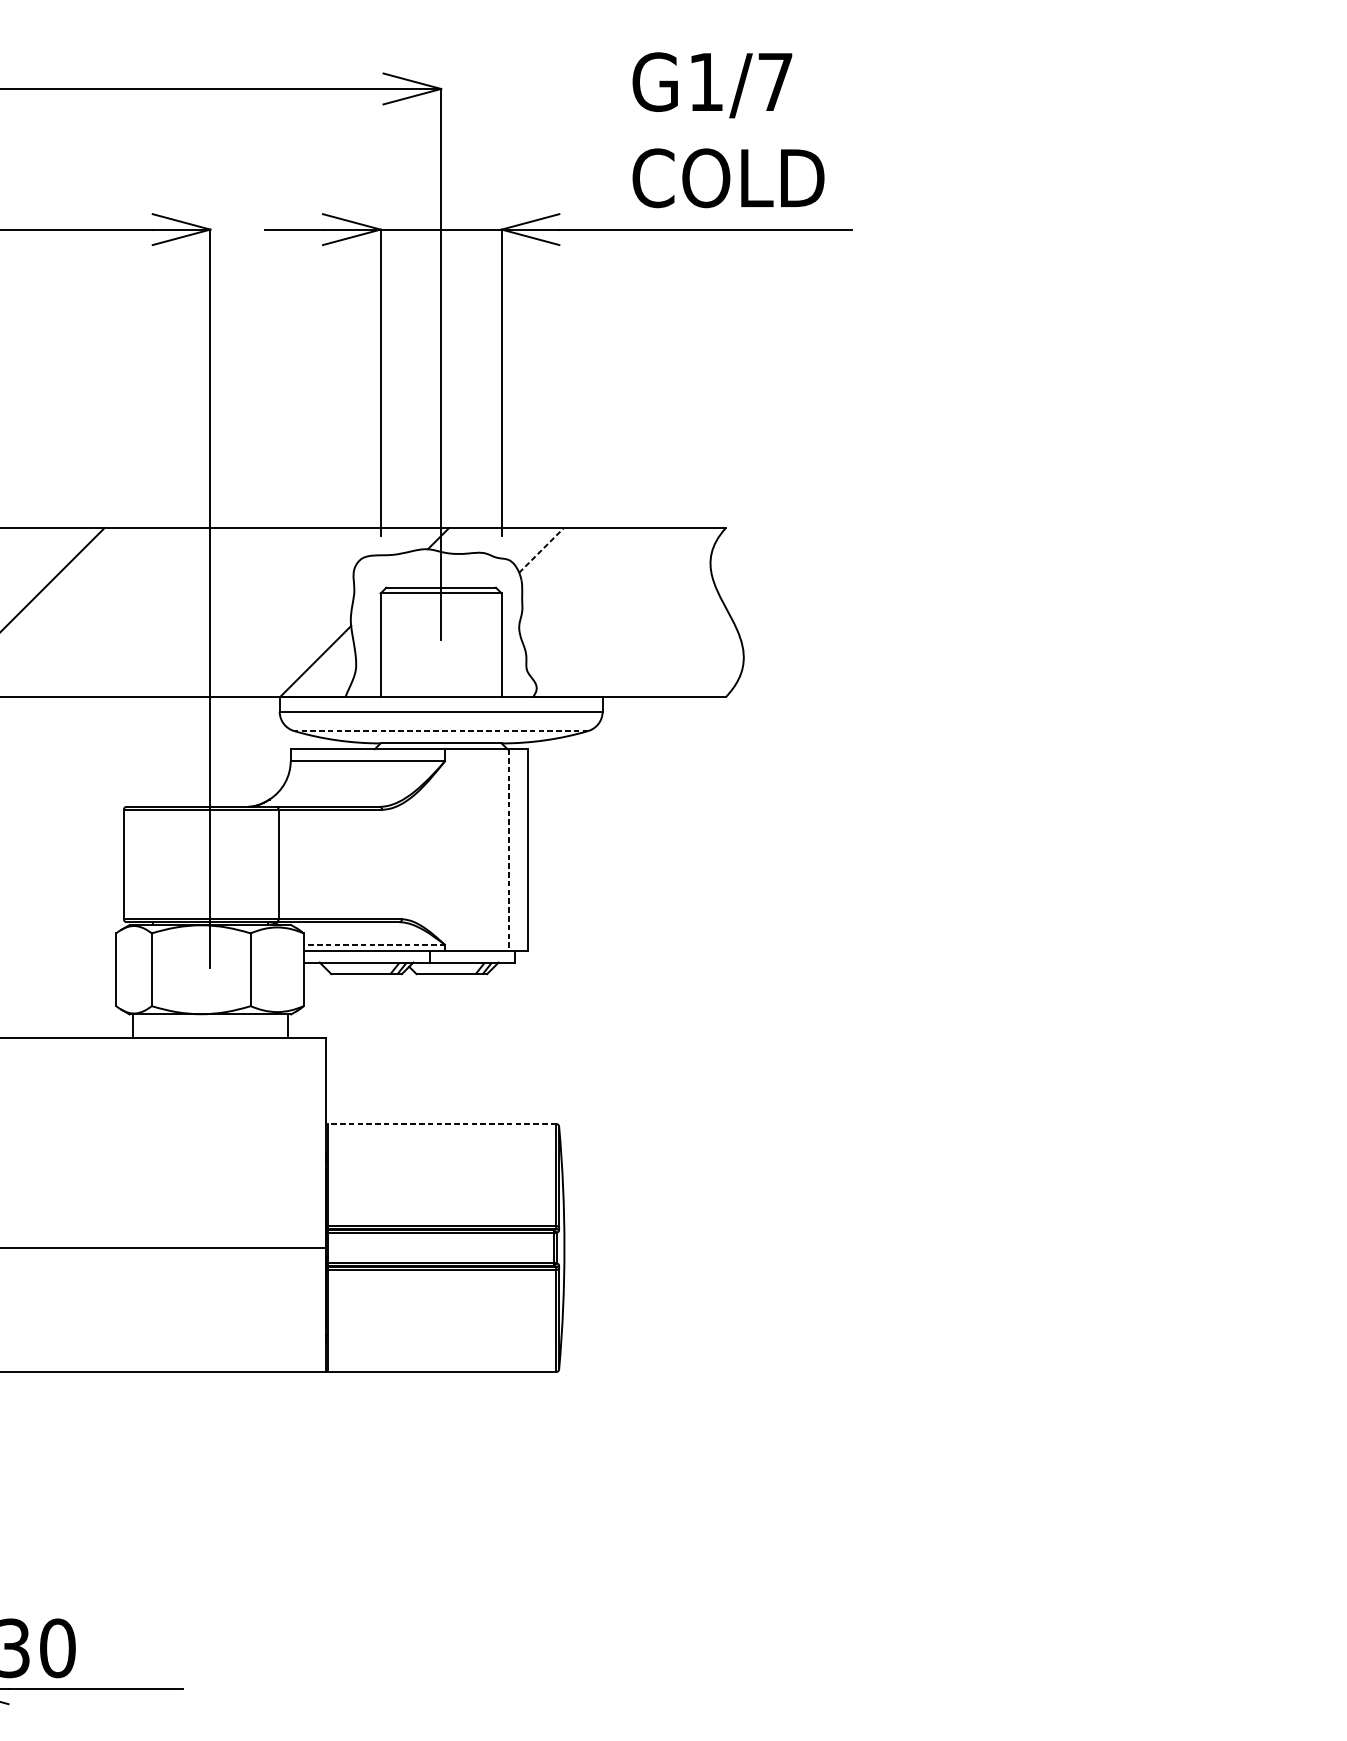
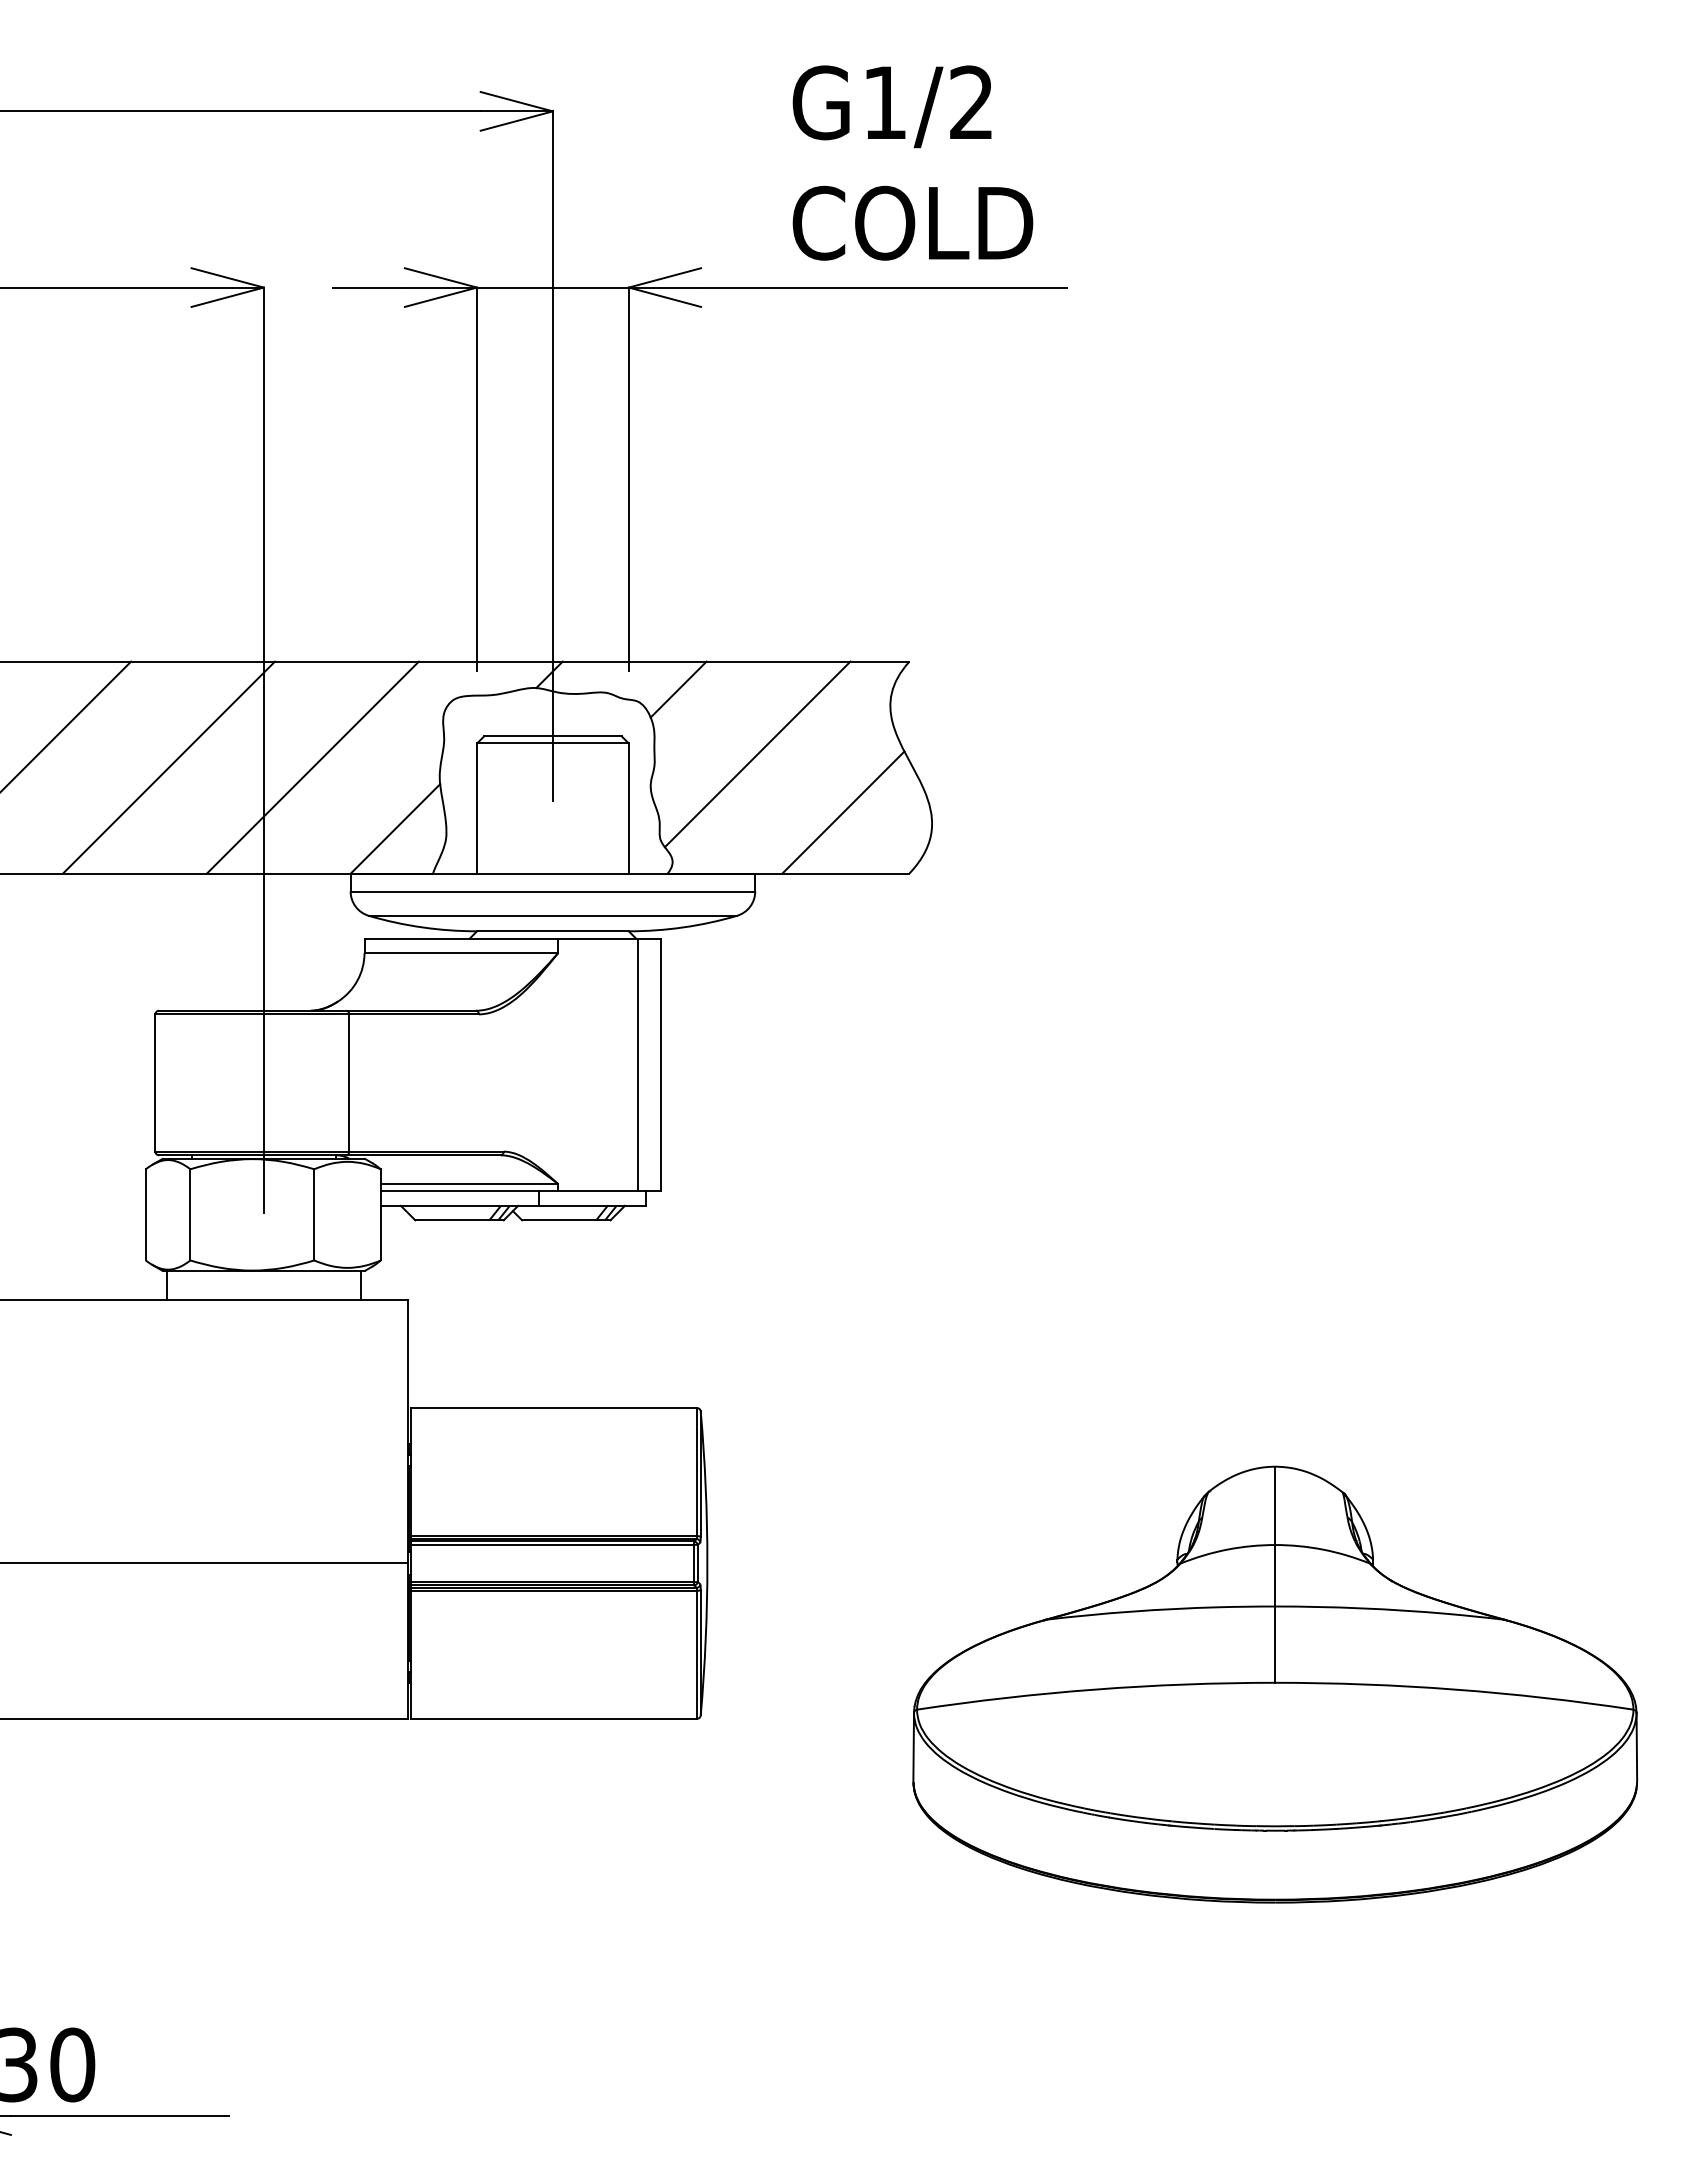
text: (775, 81) -> (971, 101), G1/7 -> G1/2
line: (541, 550) -> (678, 689), dashed -> solid
line: (604, 602) -> (757, 754), added
line: (135, 612) -> (169, 767), added
line: (249, 612) -> (312, 767), added
line: (673, 648) -> (843, 812), added
line: (440, 730) -> (552, 915), dashed -> solid
line: (509, 850) -> (638, 1065), dashed -> solid
line: (374, 945) -> (469, 1184), dashed -> solid
line: (442, 1124) -> (554, 1408), dashed -> solid
part: (1017, 1344) -> (1274, 1684), added

